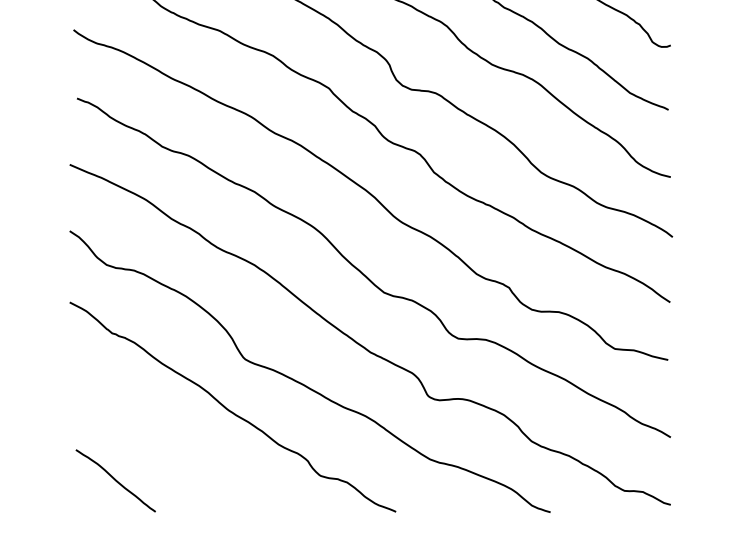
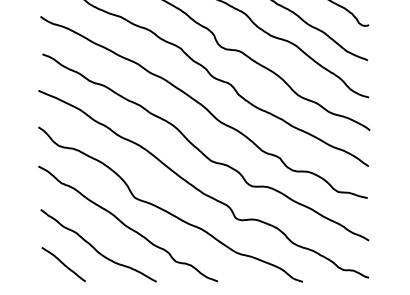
curve: (173, 451) -> (95, 248), added

